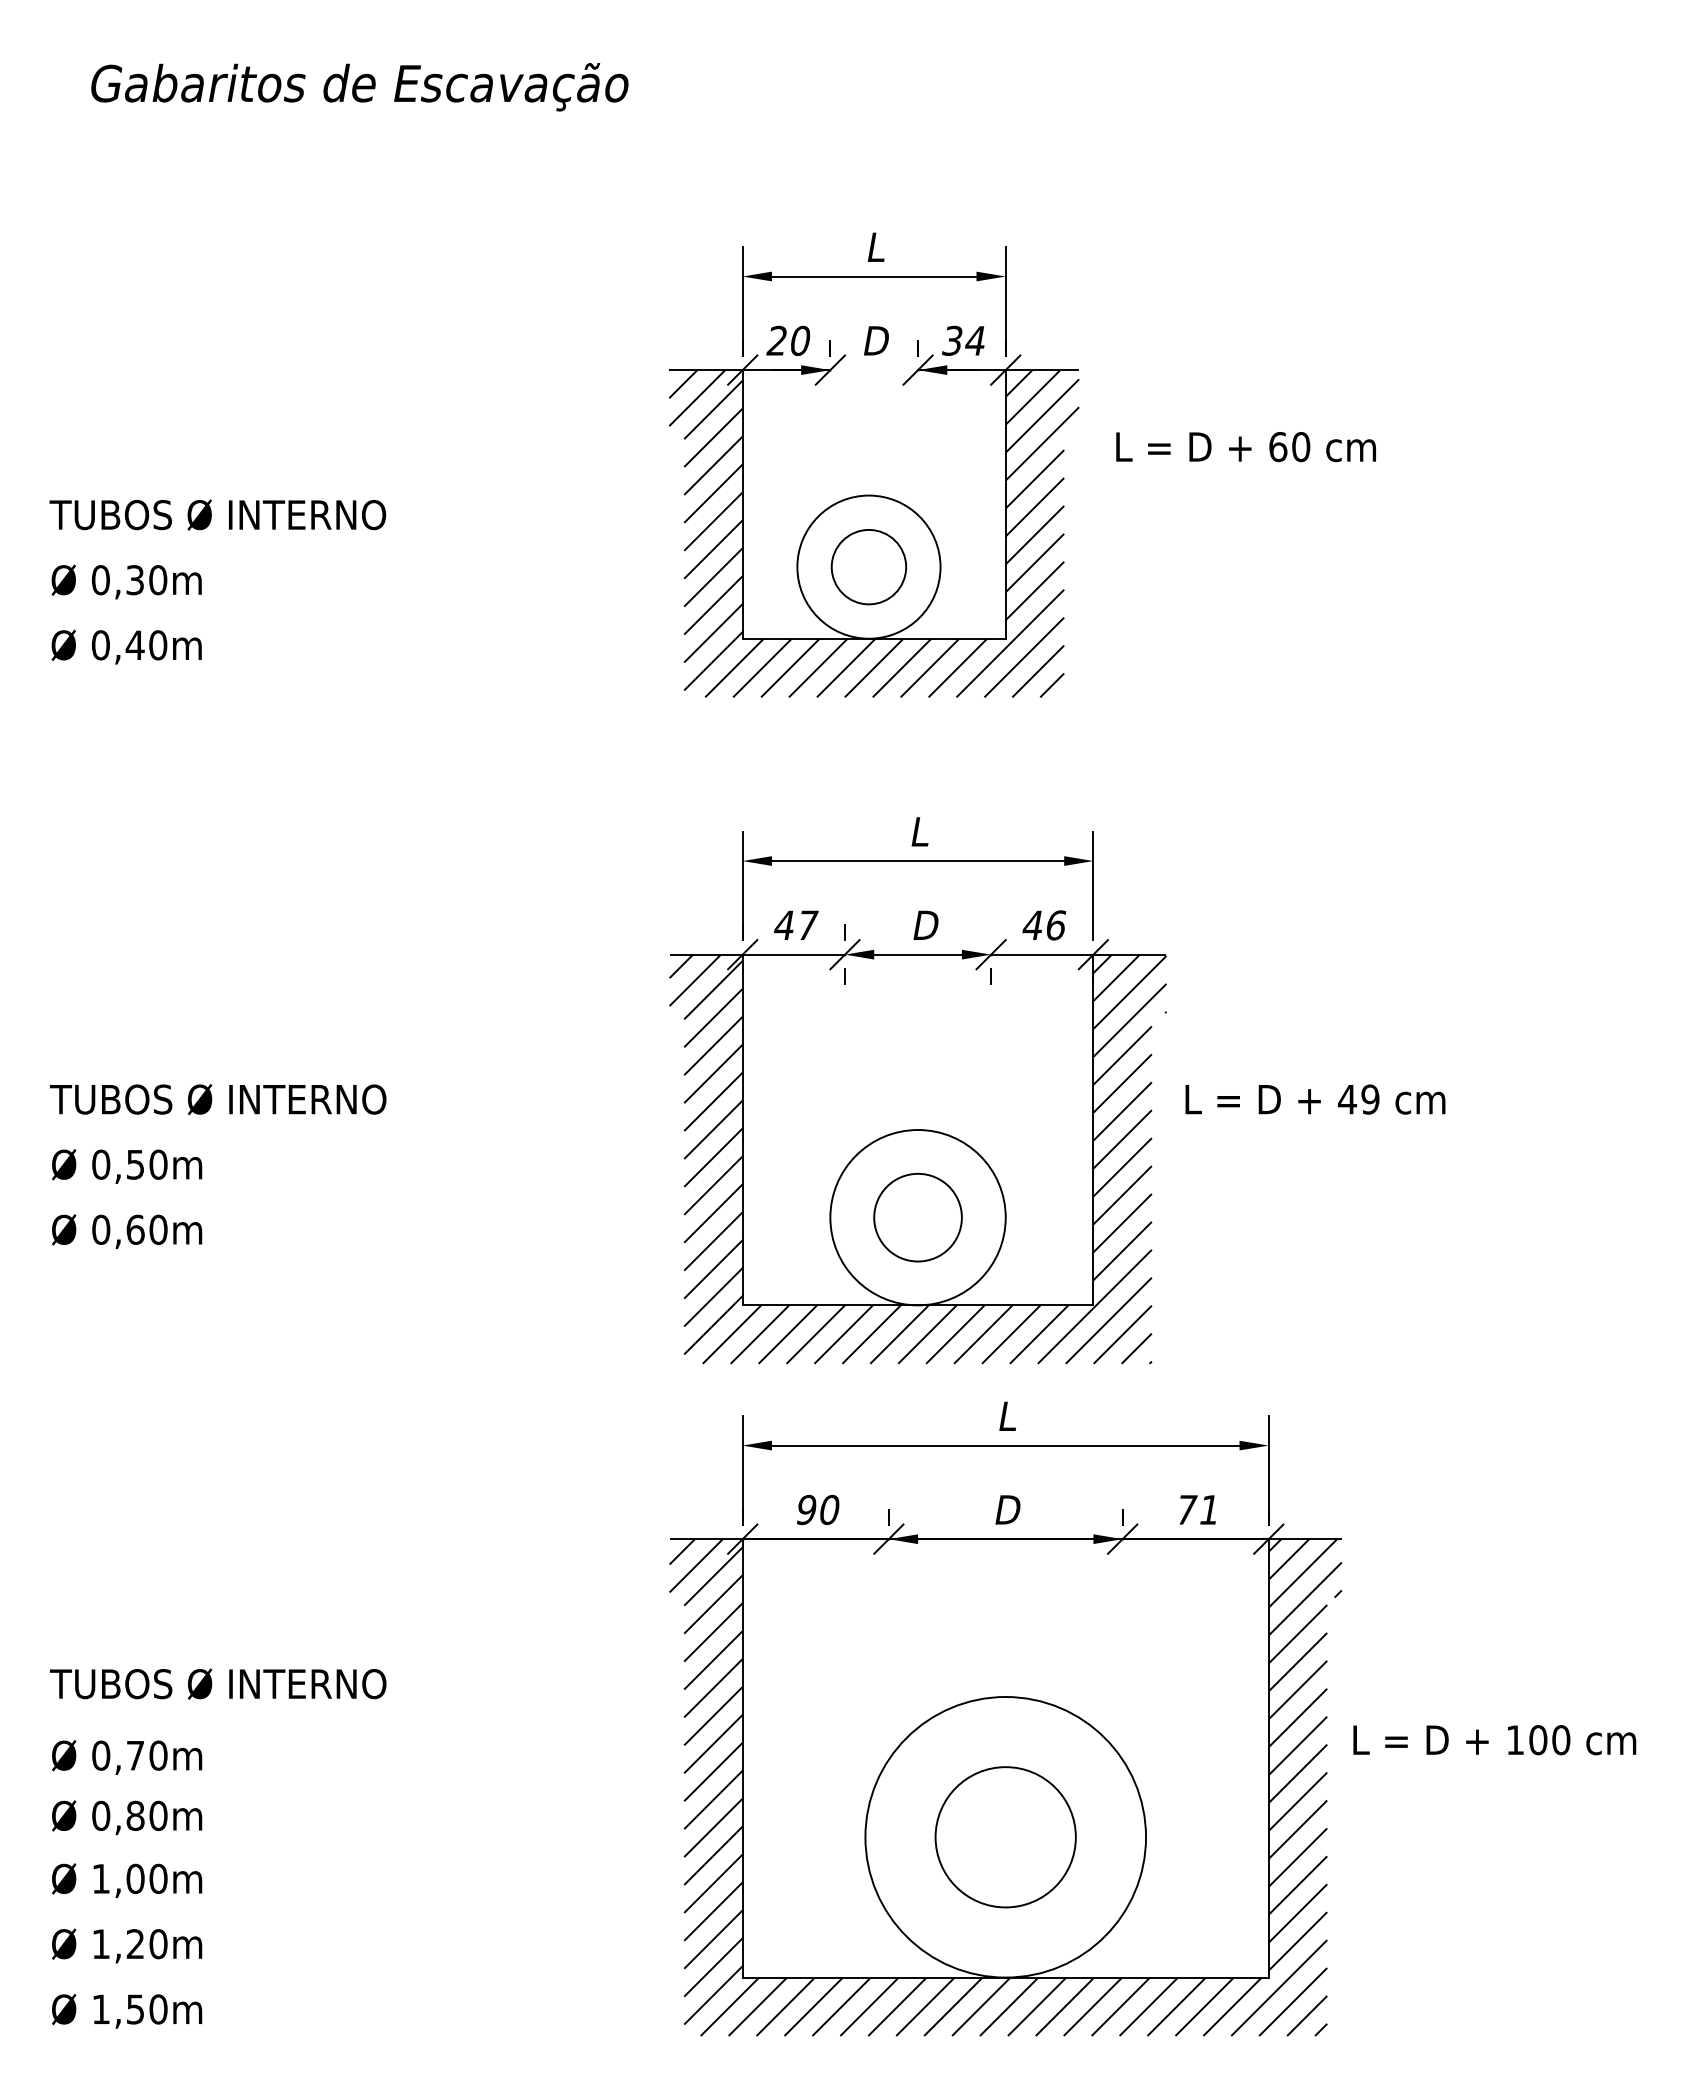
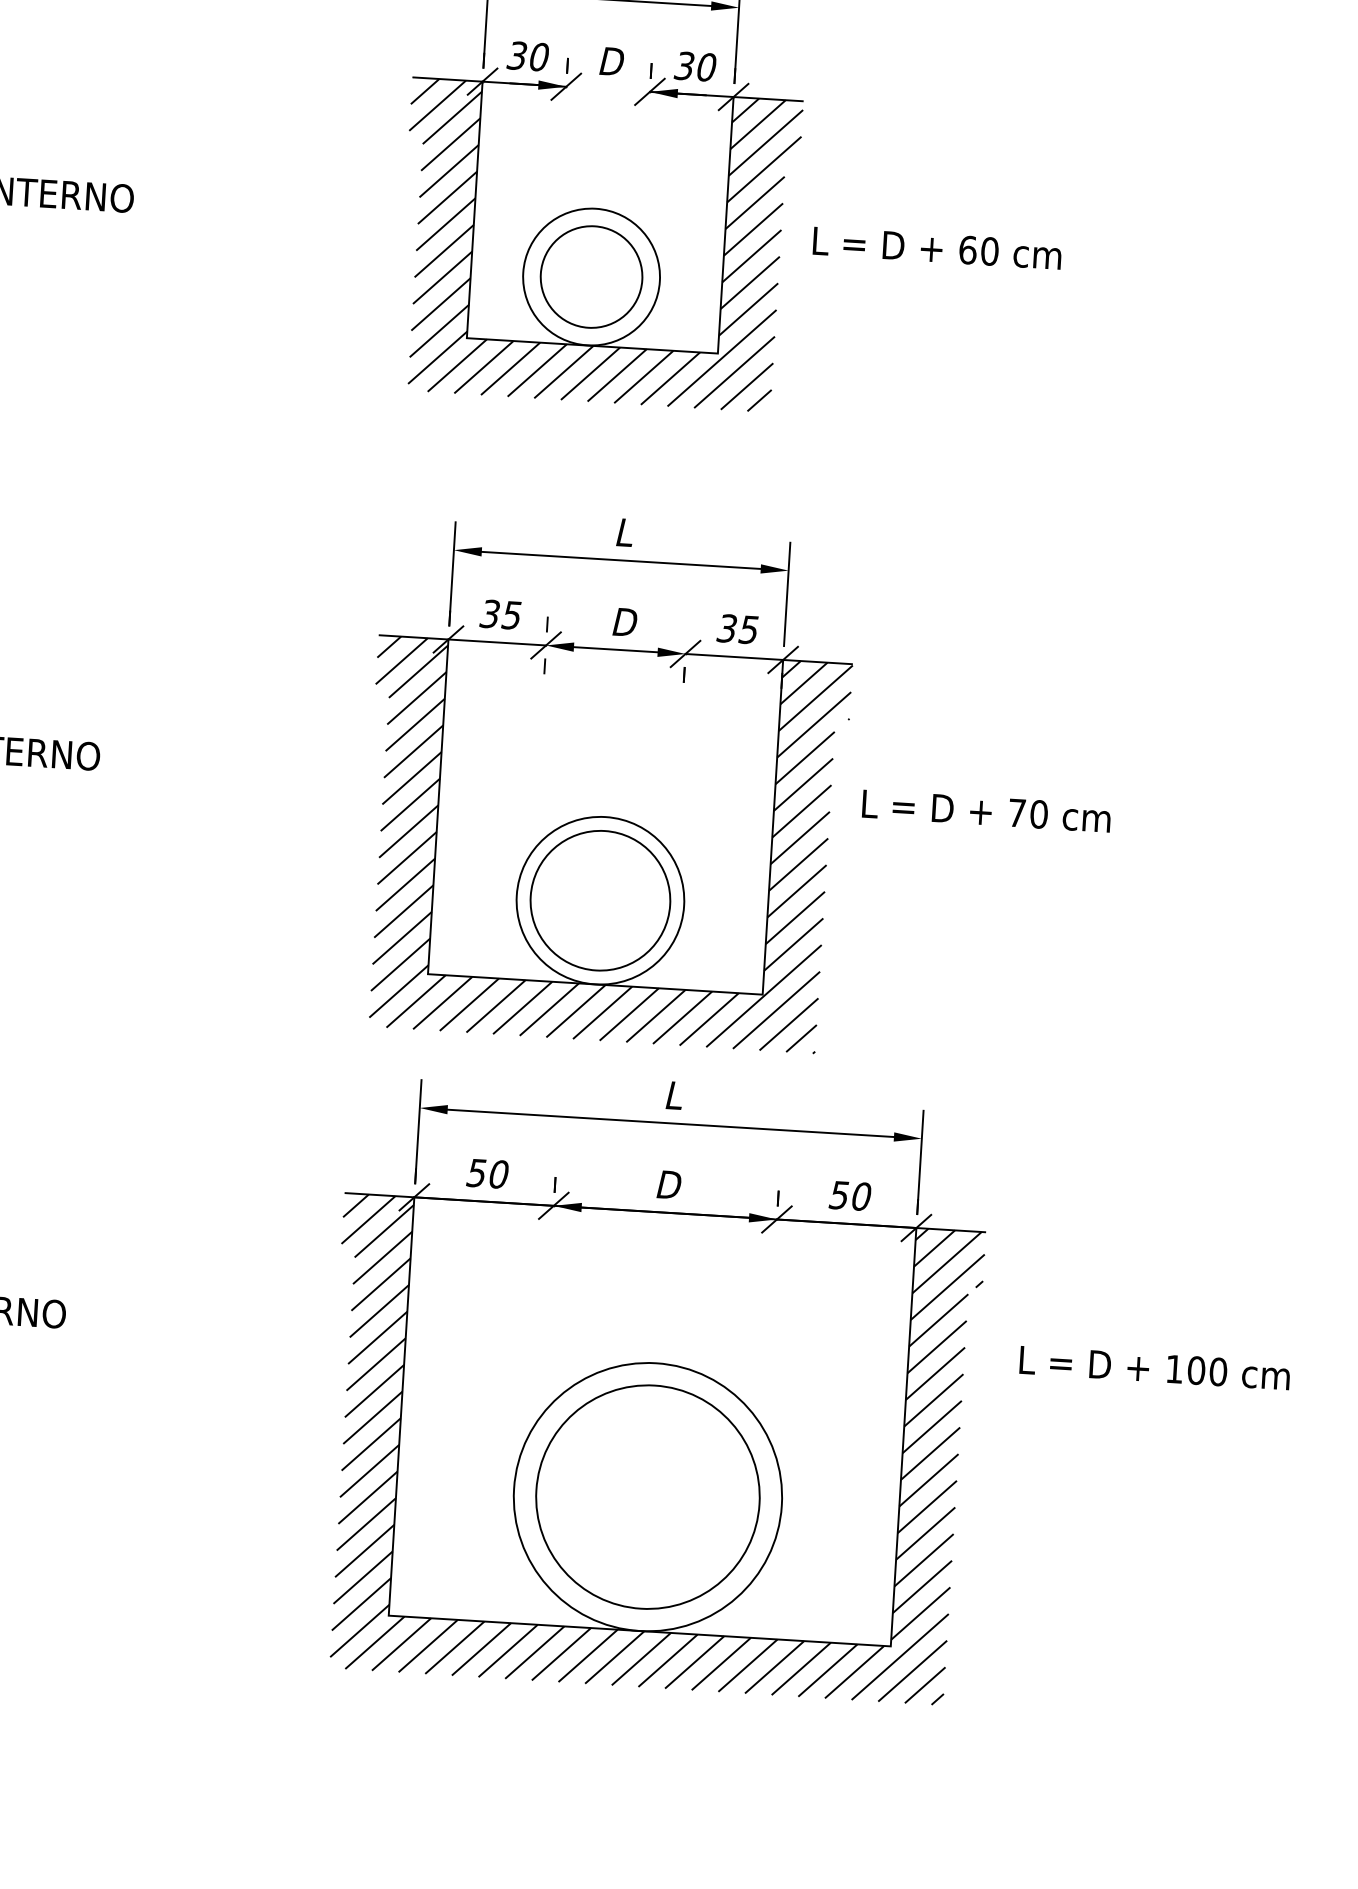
text: (776, 340) -> (516, 55), 20 -> 30
text: (975, 340) -> (706, 66), 34 -> 30
text: (1245, 447) -> (936, 248), moved
circle: (868, 567) -> (591, 277), size x1.43
text: (796, 925) -> (501, 614), 47 -> 35
text: (1044, 925) -> (738, 629), 46 -> 35
text: (1358, 1099) -> (1027, 813), 49 -> 70
circle: (917, 1217) -> (599, 900), size x1.67
text: (805, 1509) -> (476, 1172), 90 -> 50
text: (1197, 1509) -> (850, 1195), 71 -> 50
text: (1494, 1740) -> (1154, 1368), moved
circle: (1005, 1837) -> (647, 1497), size x1.67

